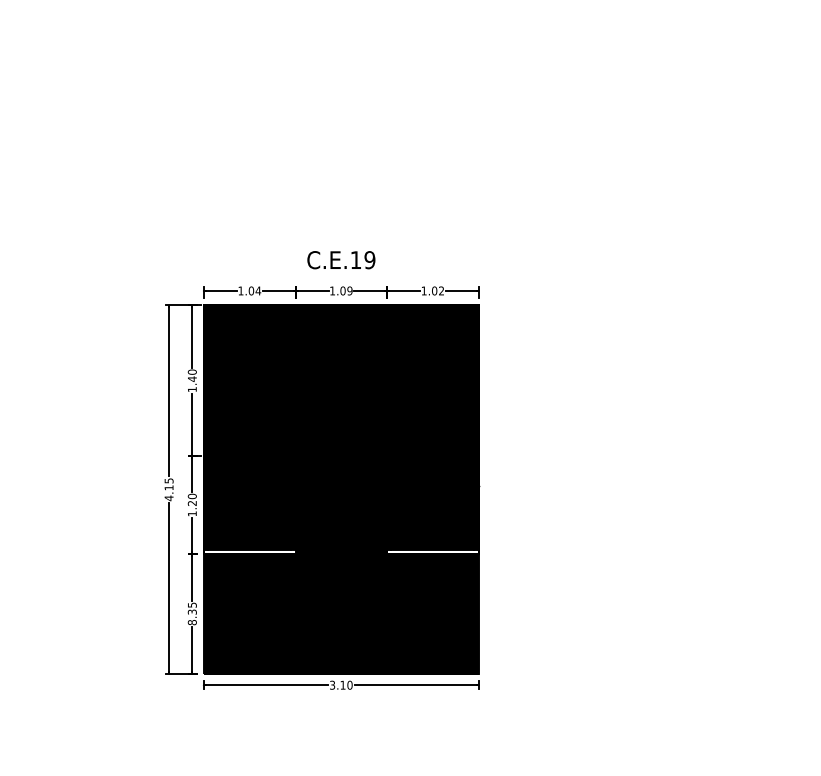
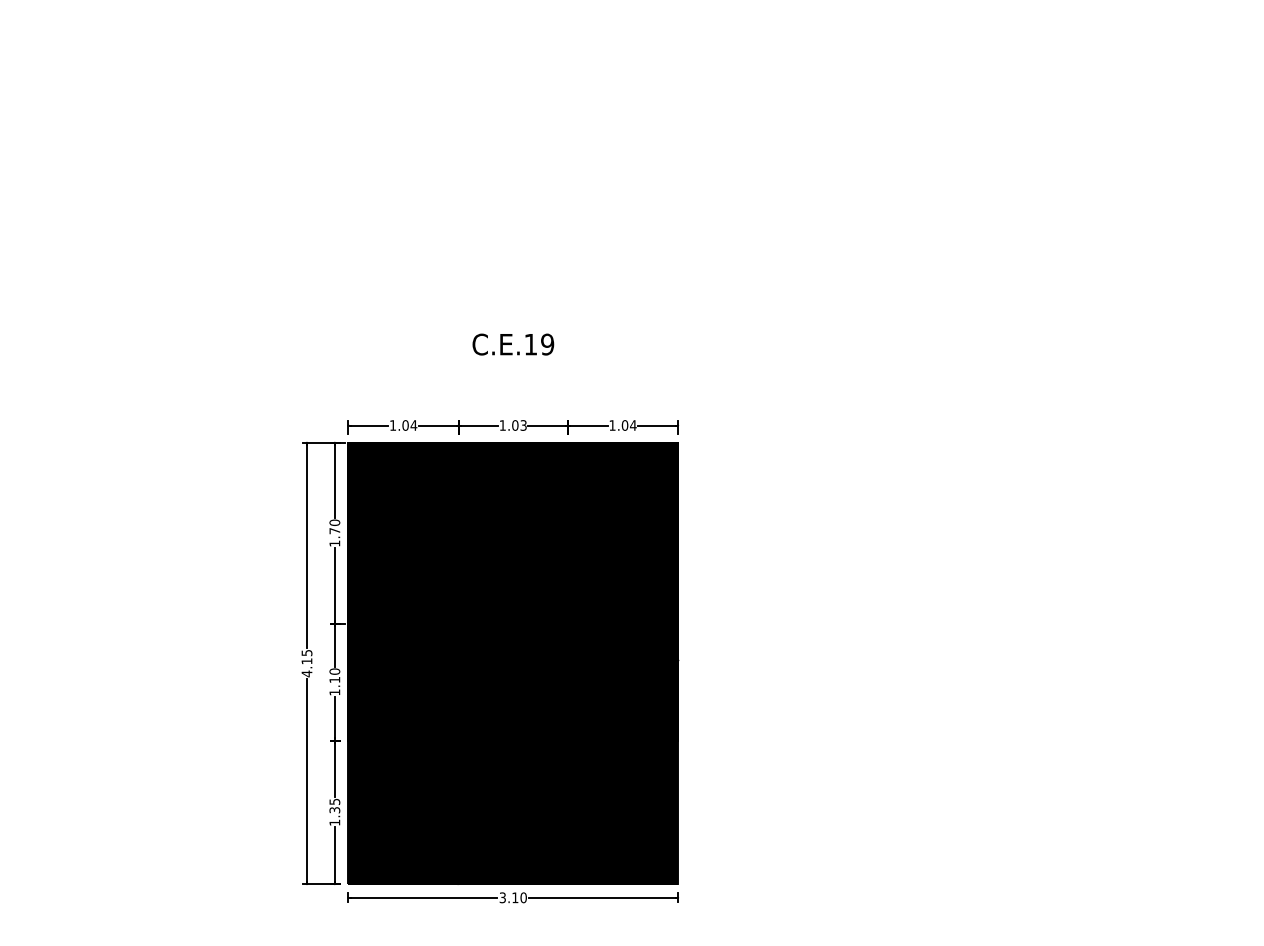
text: (341, 260) -> (513, 344), moved
text: (349, 290) -> (523, 425), 1.09 -> 1.03
text: (441, 290) -> (633, 425), 1.02 -> 1.04
text: (192, 378) -> (334, 530), 1.40 -> 1.70
text: (192, 503) -> (334, 680), 1.20 -> 1.10
fill: (249, 551) -> (403, 737), added
fill: (432, 551) -> (622, 737), added
text: (192, 622) -> (334, 822), 8.35 -> 1.35

